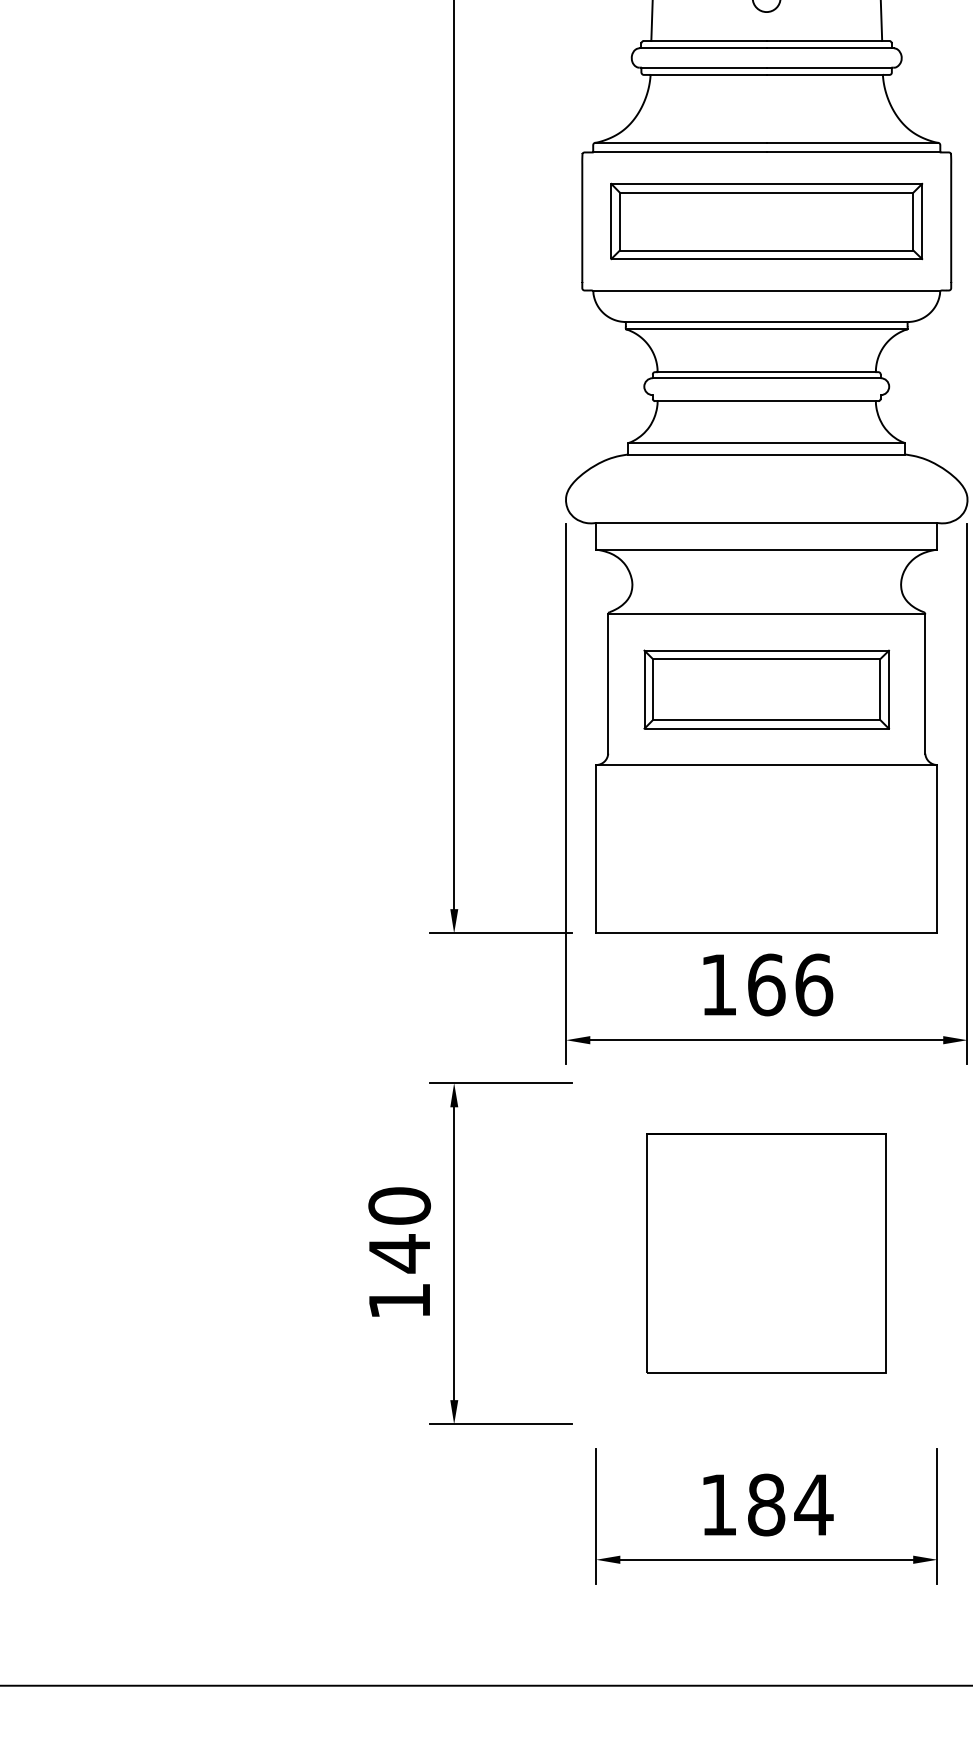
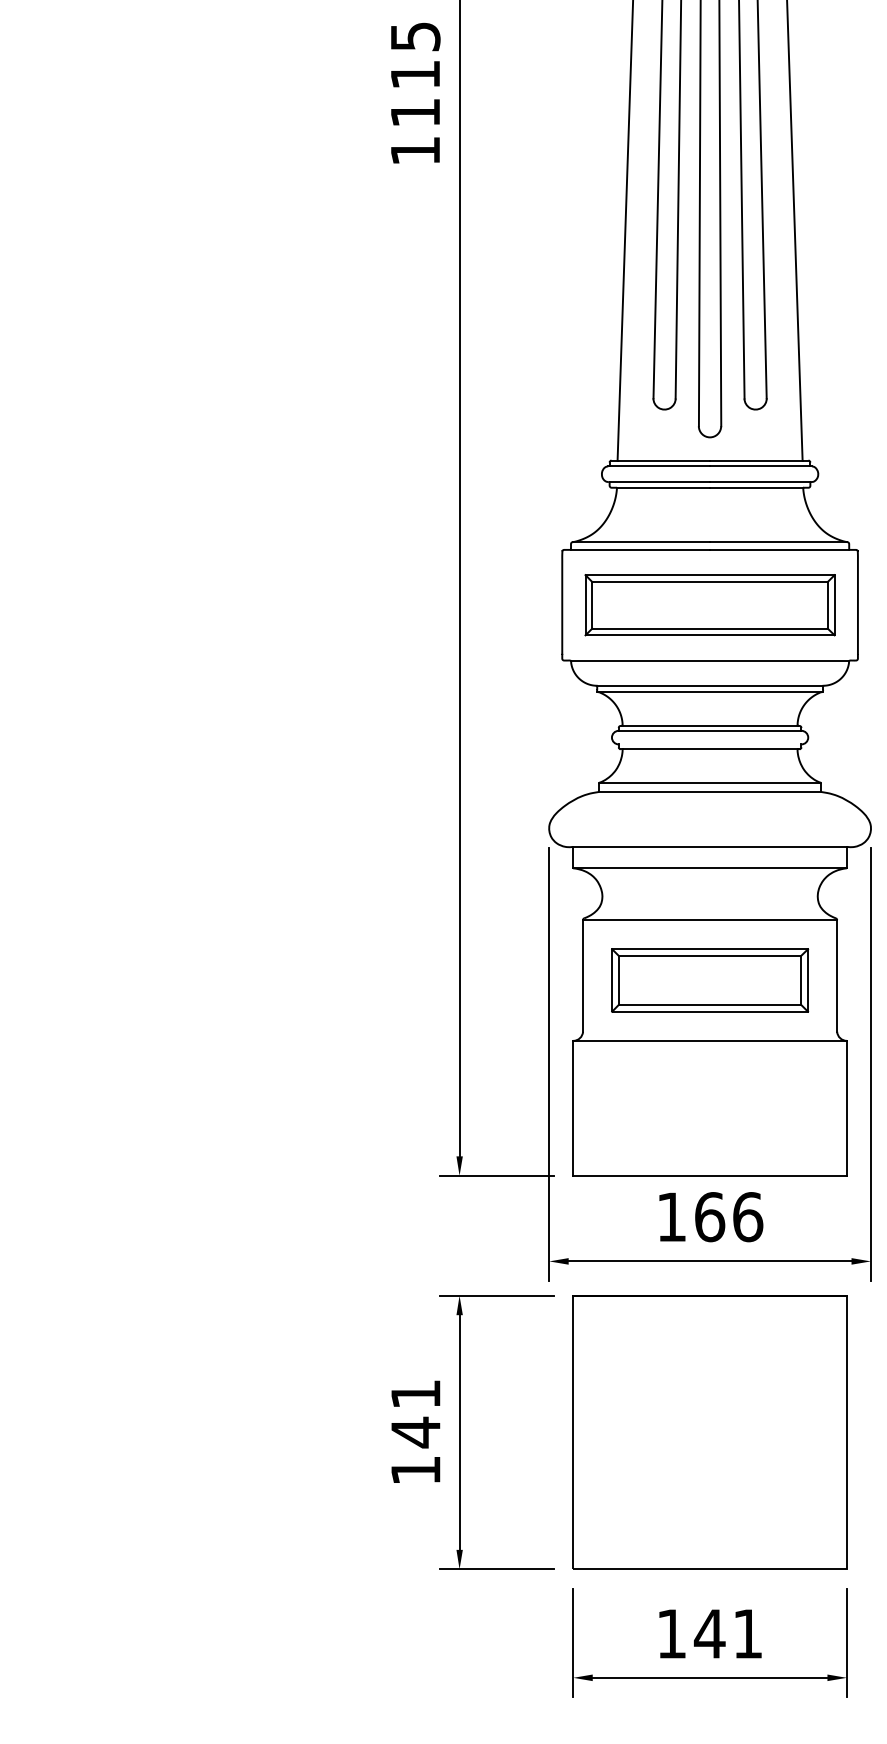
text: (399, 1206) -> (415, 1394), 140 -> 141
part: (766, 1253) -> (709, 1432), size x1.43
text: (789, 1504) -> (728, 1633), 184 -> 141

